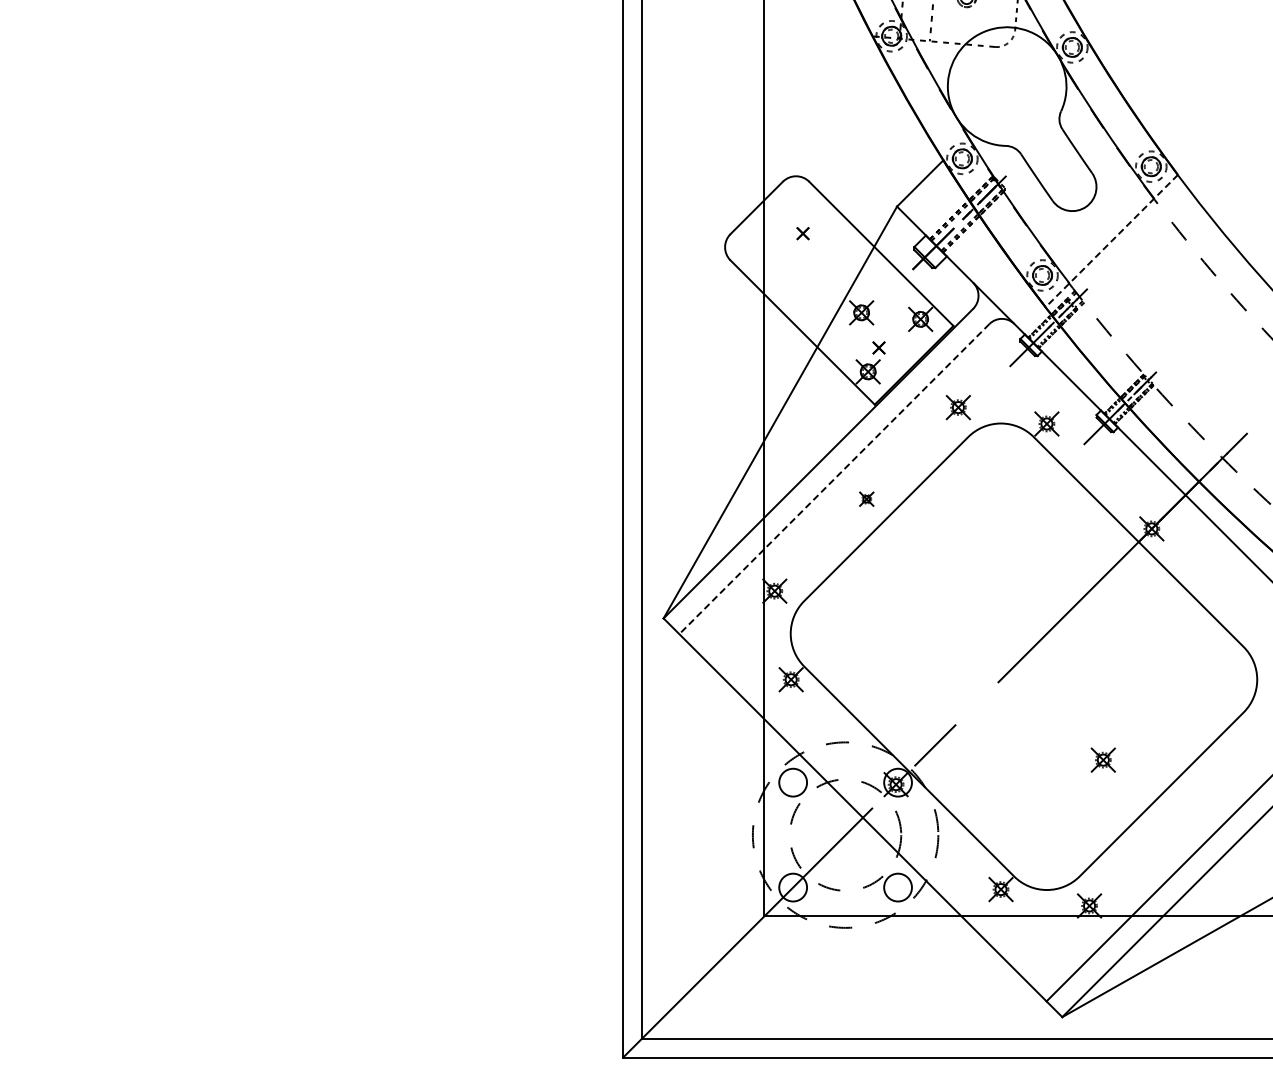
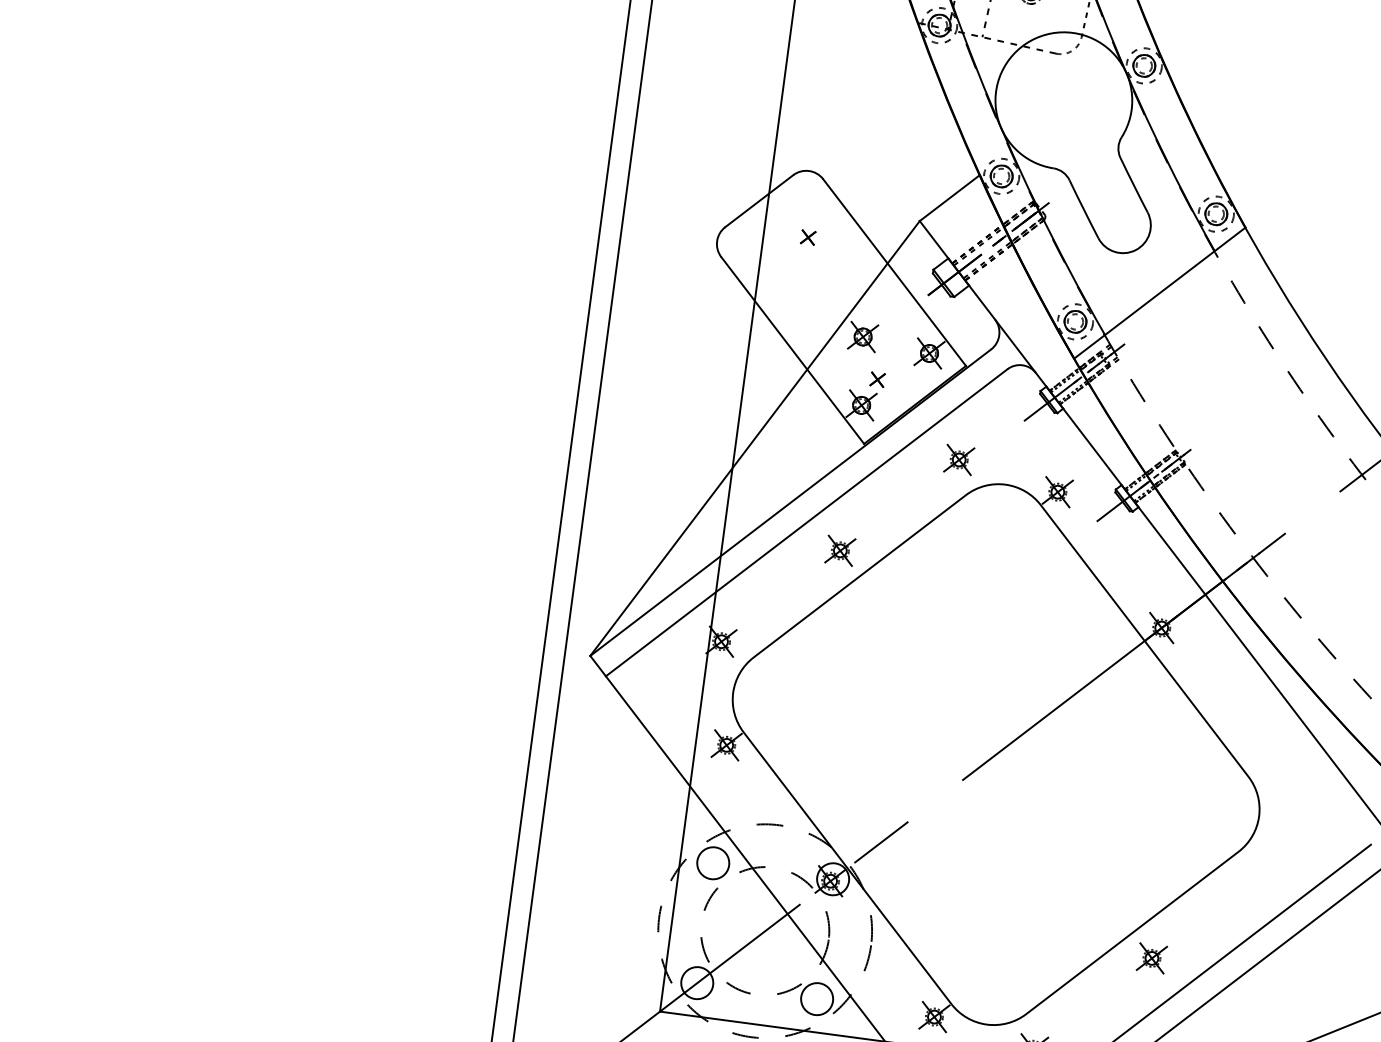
line: (1111, 241) -> (1159, 293), dashed -> solid
line: (834, 479) -> (806, 523), dashed -> solid
part: (866, 498) -> (840, 549), size x1.67
part: (1102, 759) -> (1151, 957), moved

